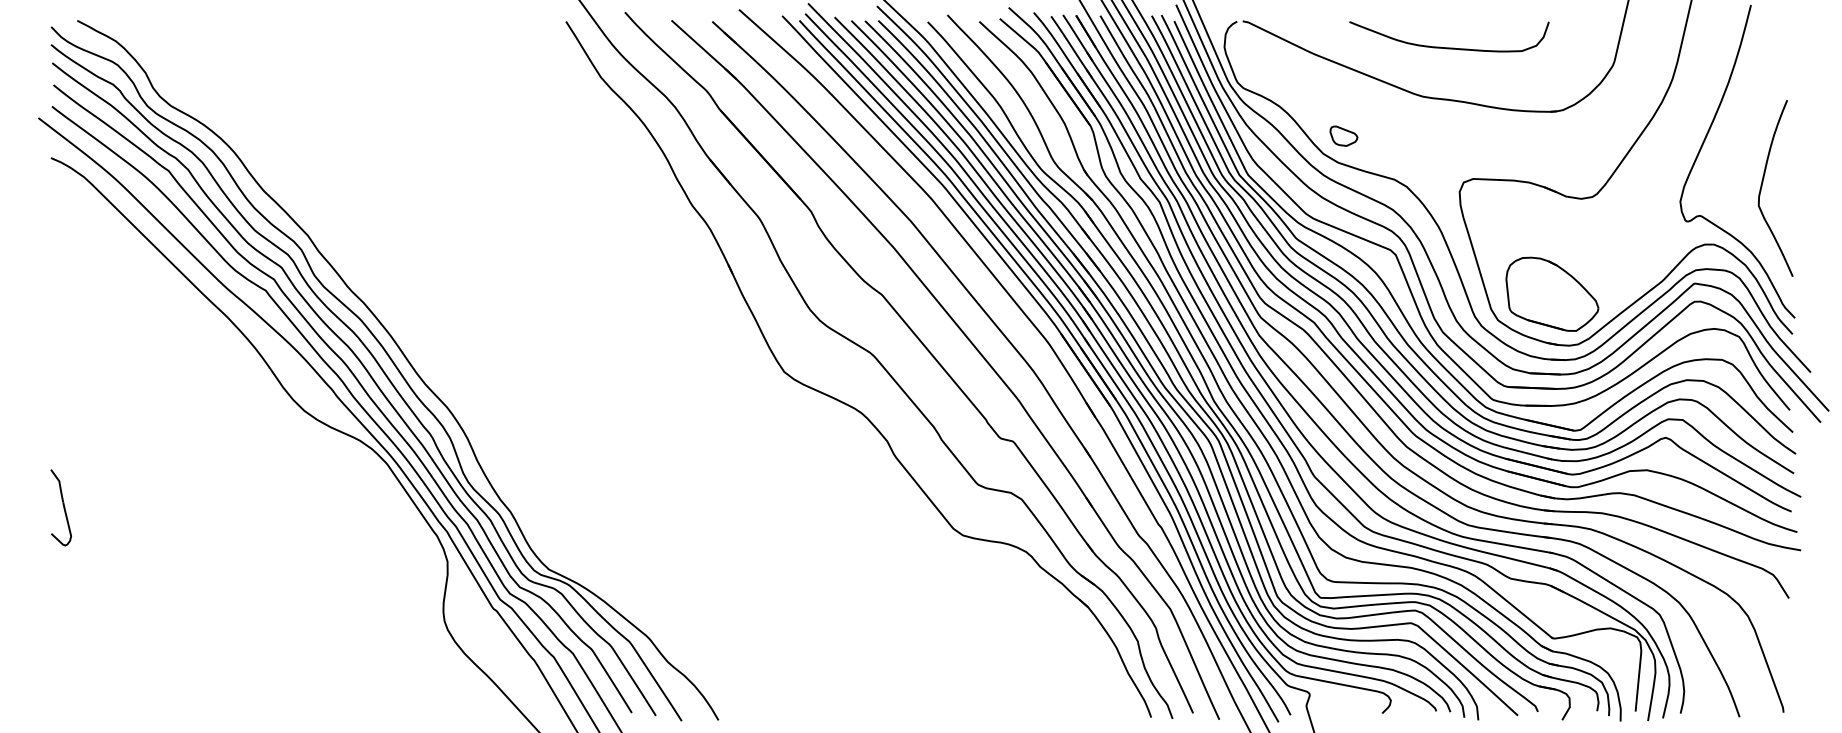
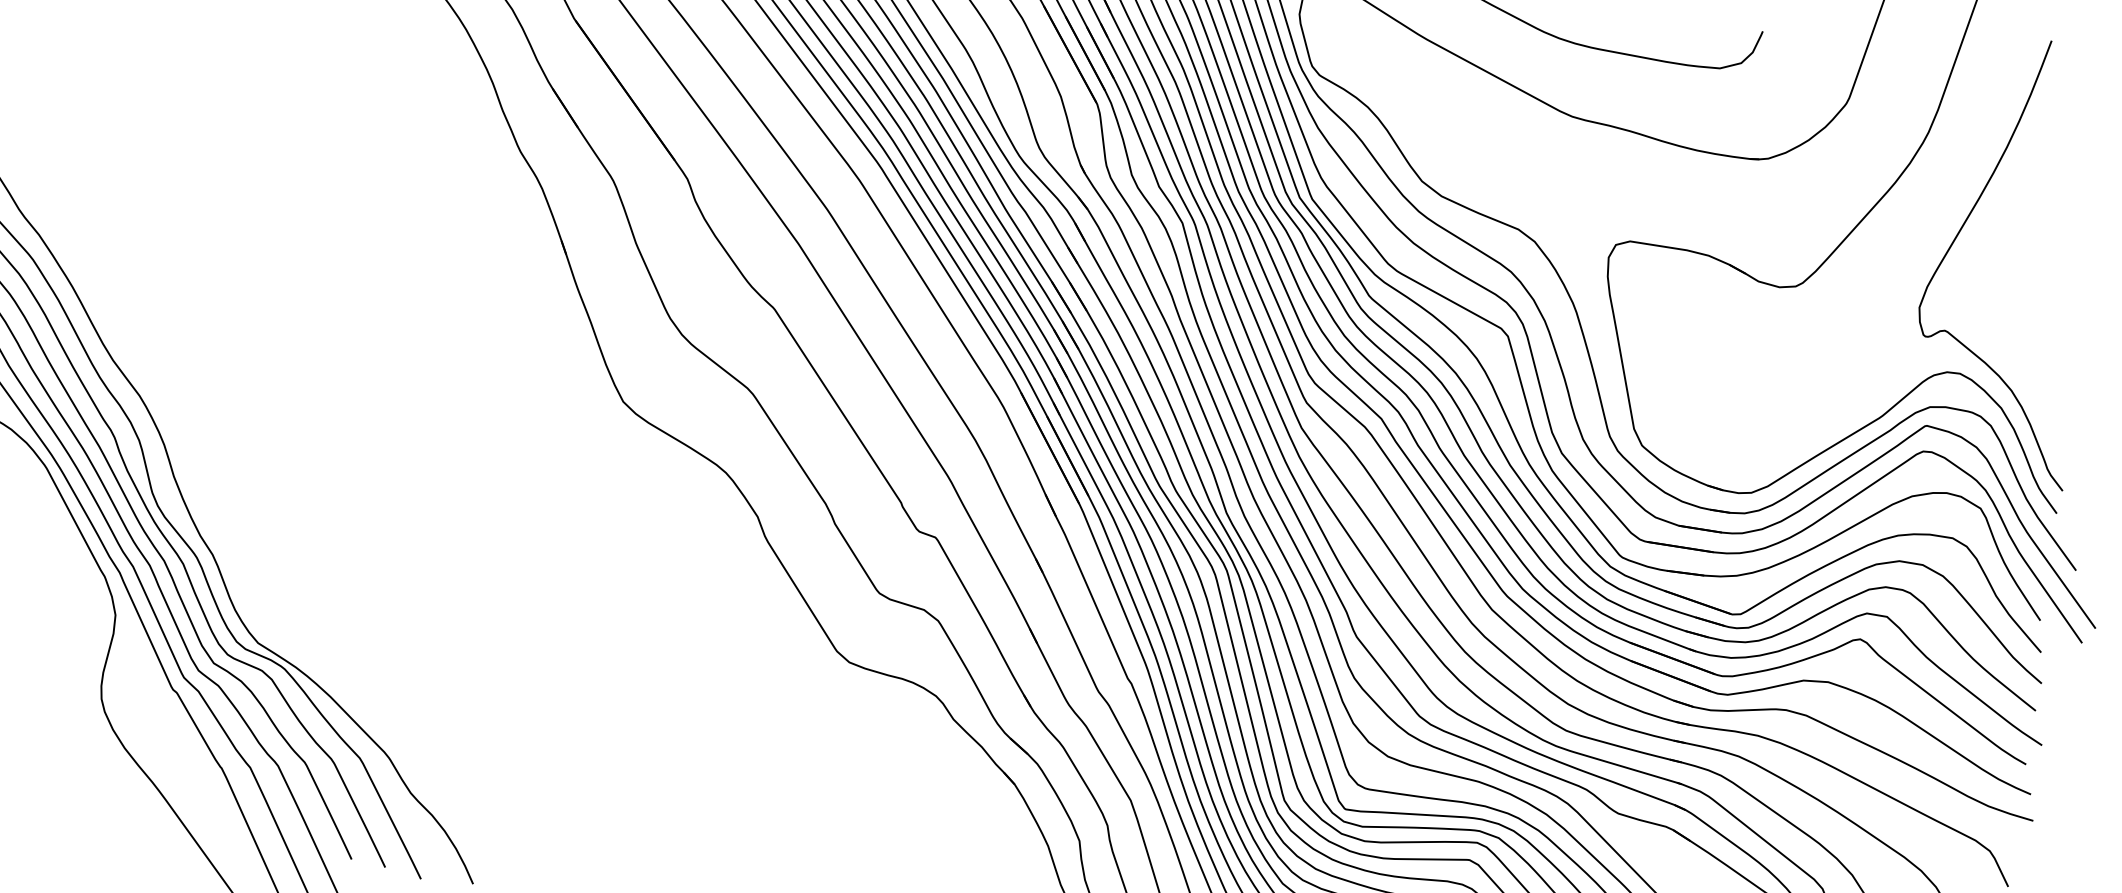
part: (1343, 135) -> (1453, 158), removed
curve: (1762, 187) -> (2038, 300), removed
part: (1552, 293) -> (1723, 416), removed

